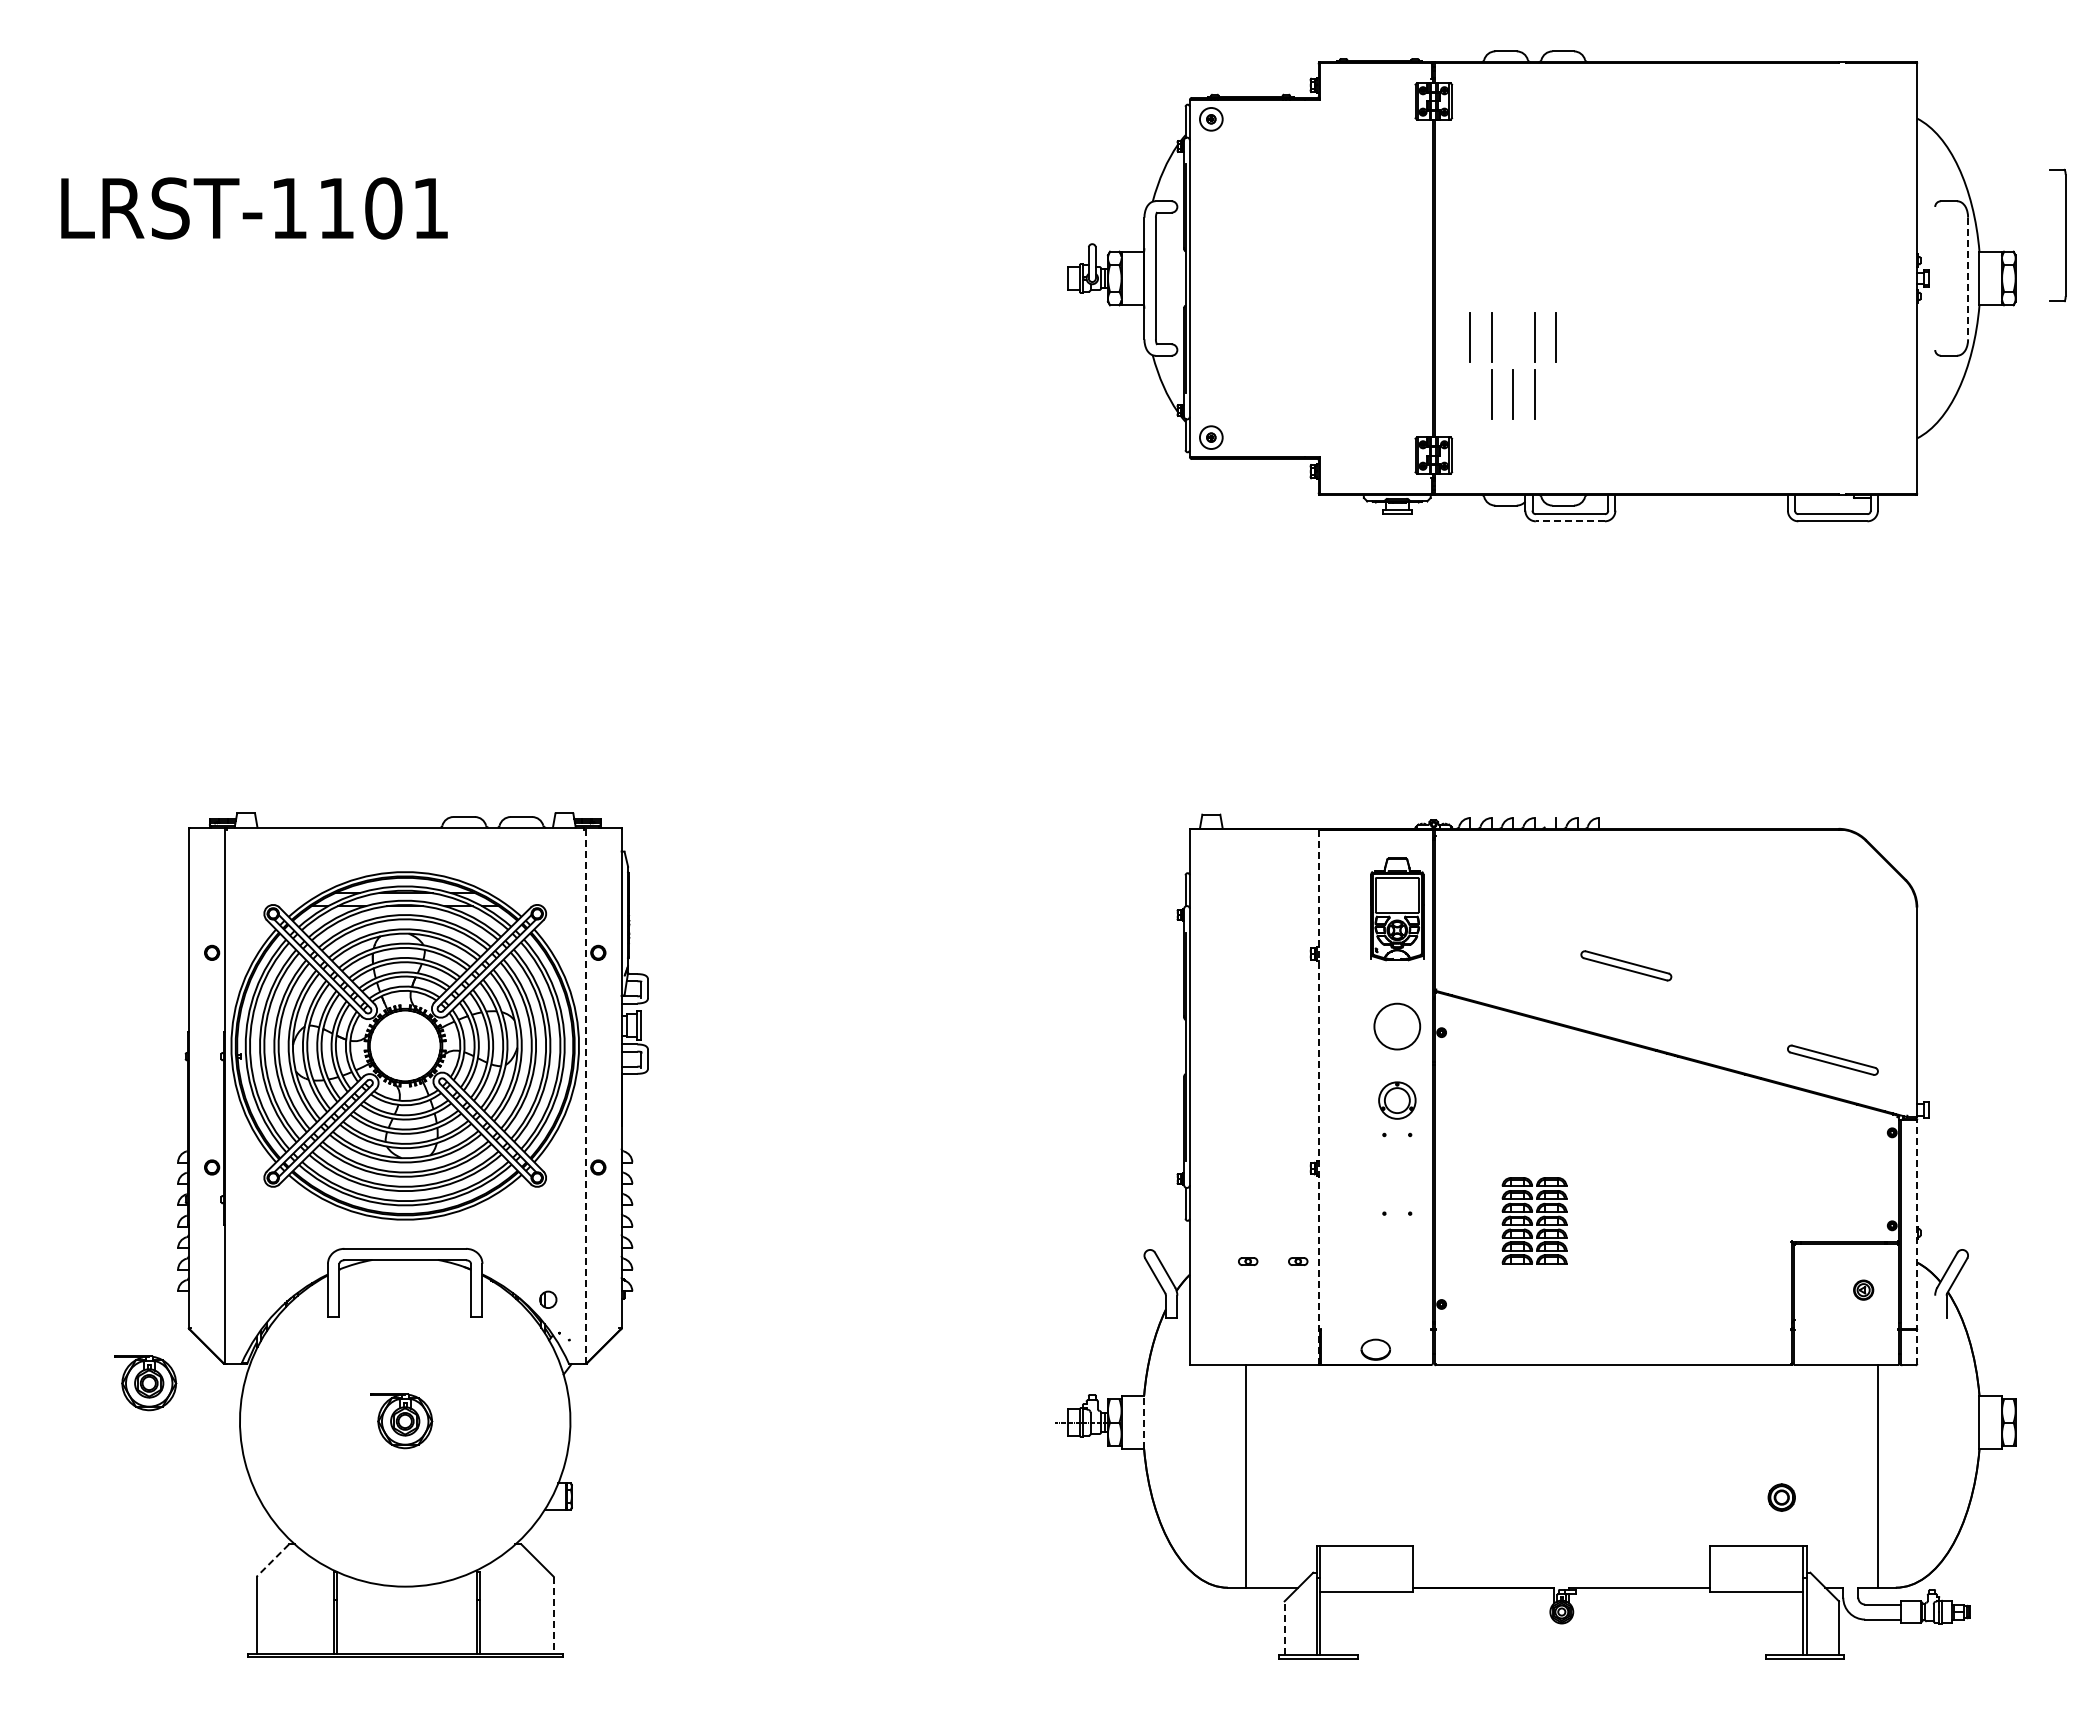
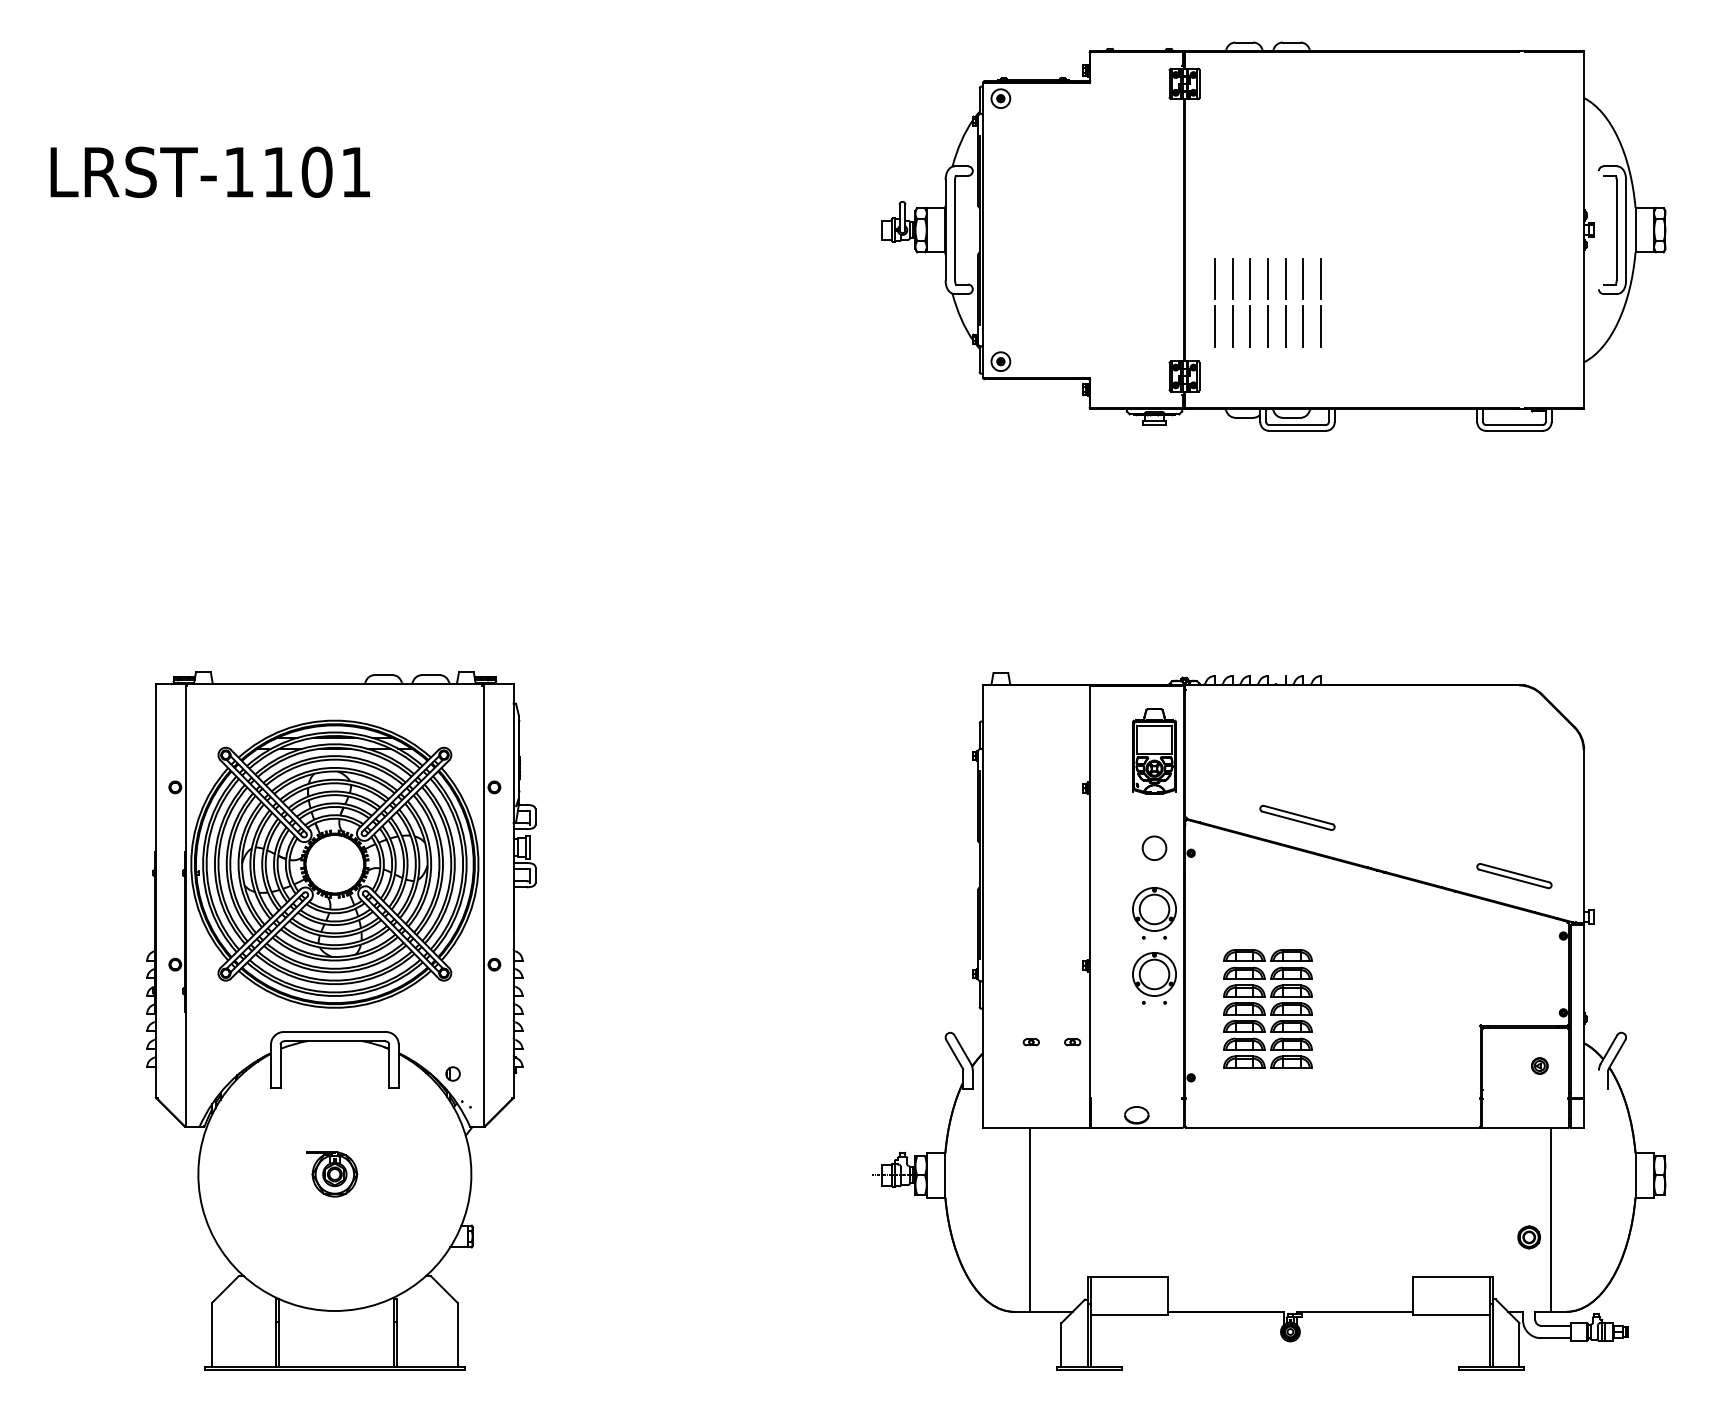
part: (2065, 235) -> (1616, 230), moved
line: (1968, 278) -> (1626, 230), dashed -> solid
line: (1513, 337) -> (1250, 278), added
line: (1577, 362) -> (1303, 299), added
line: (1598, 362) -> (1320, 299), added
line: (1470, 394) -> (1215, 326), added
line: (1556, 394) -> (1286, 326), added
line: (1570, 521) -> (1297, 430), dashed -> solid
part: (1626, 965) -> (1297, 817), moved
circle: (1397, 1026) -> (1154, 848), size x0.62
line: (585, 1095) -> (483, 905), dashed -> solid
line: (1318, 1096) -> (1089, 906), dashed -> solid
part: (1397, 1100) -> (1154, 909), size x1.43
part: (1397, 1179) -> (1154, 974), added
part: (1534, 1220) -> (1267, 1008), size x1.67
line: (1917, 1242) -> (1584, 1026), dashed -> solid
part: (145, 1383) -> (120, 1143), removed
line: (1144, 1422) -> (945, 1175), dashed -> solid
part: (1781, 1497) -> (1528, 1237), moved
line: (272, 1560) -> (225, 1289), dashed -> solid
line: (553, 1615) -> (457, 1334), dashed -> solid
line: (1284, 1628) -> (1061, 1345), dashed -> solid

